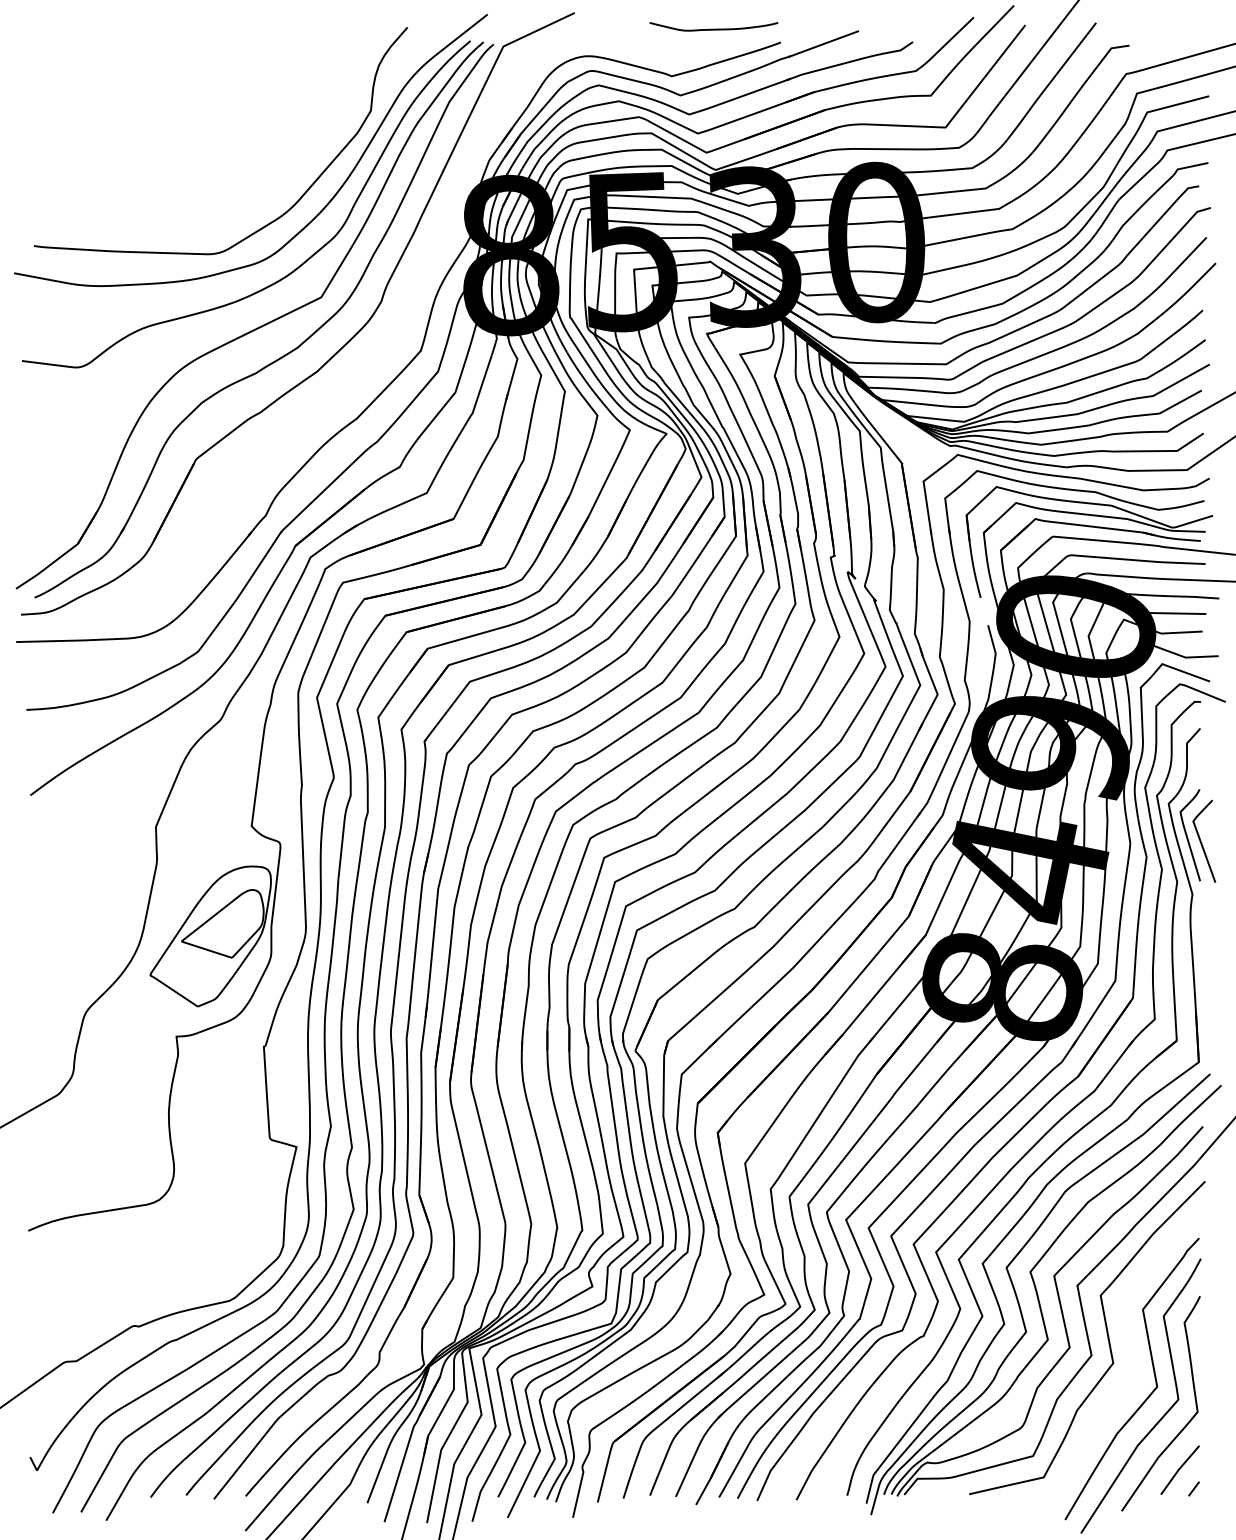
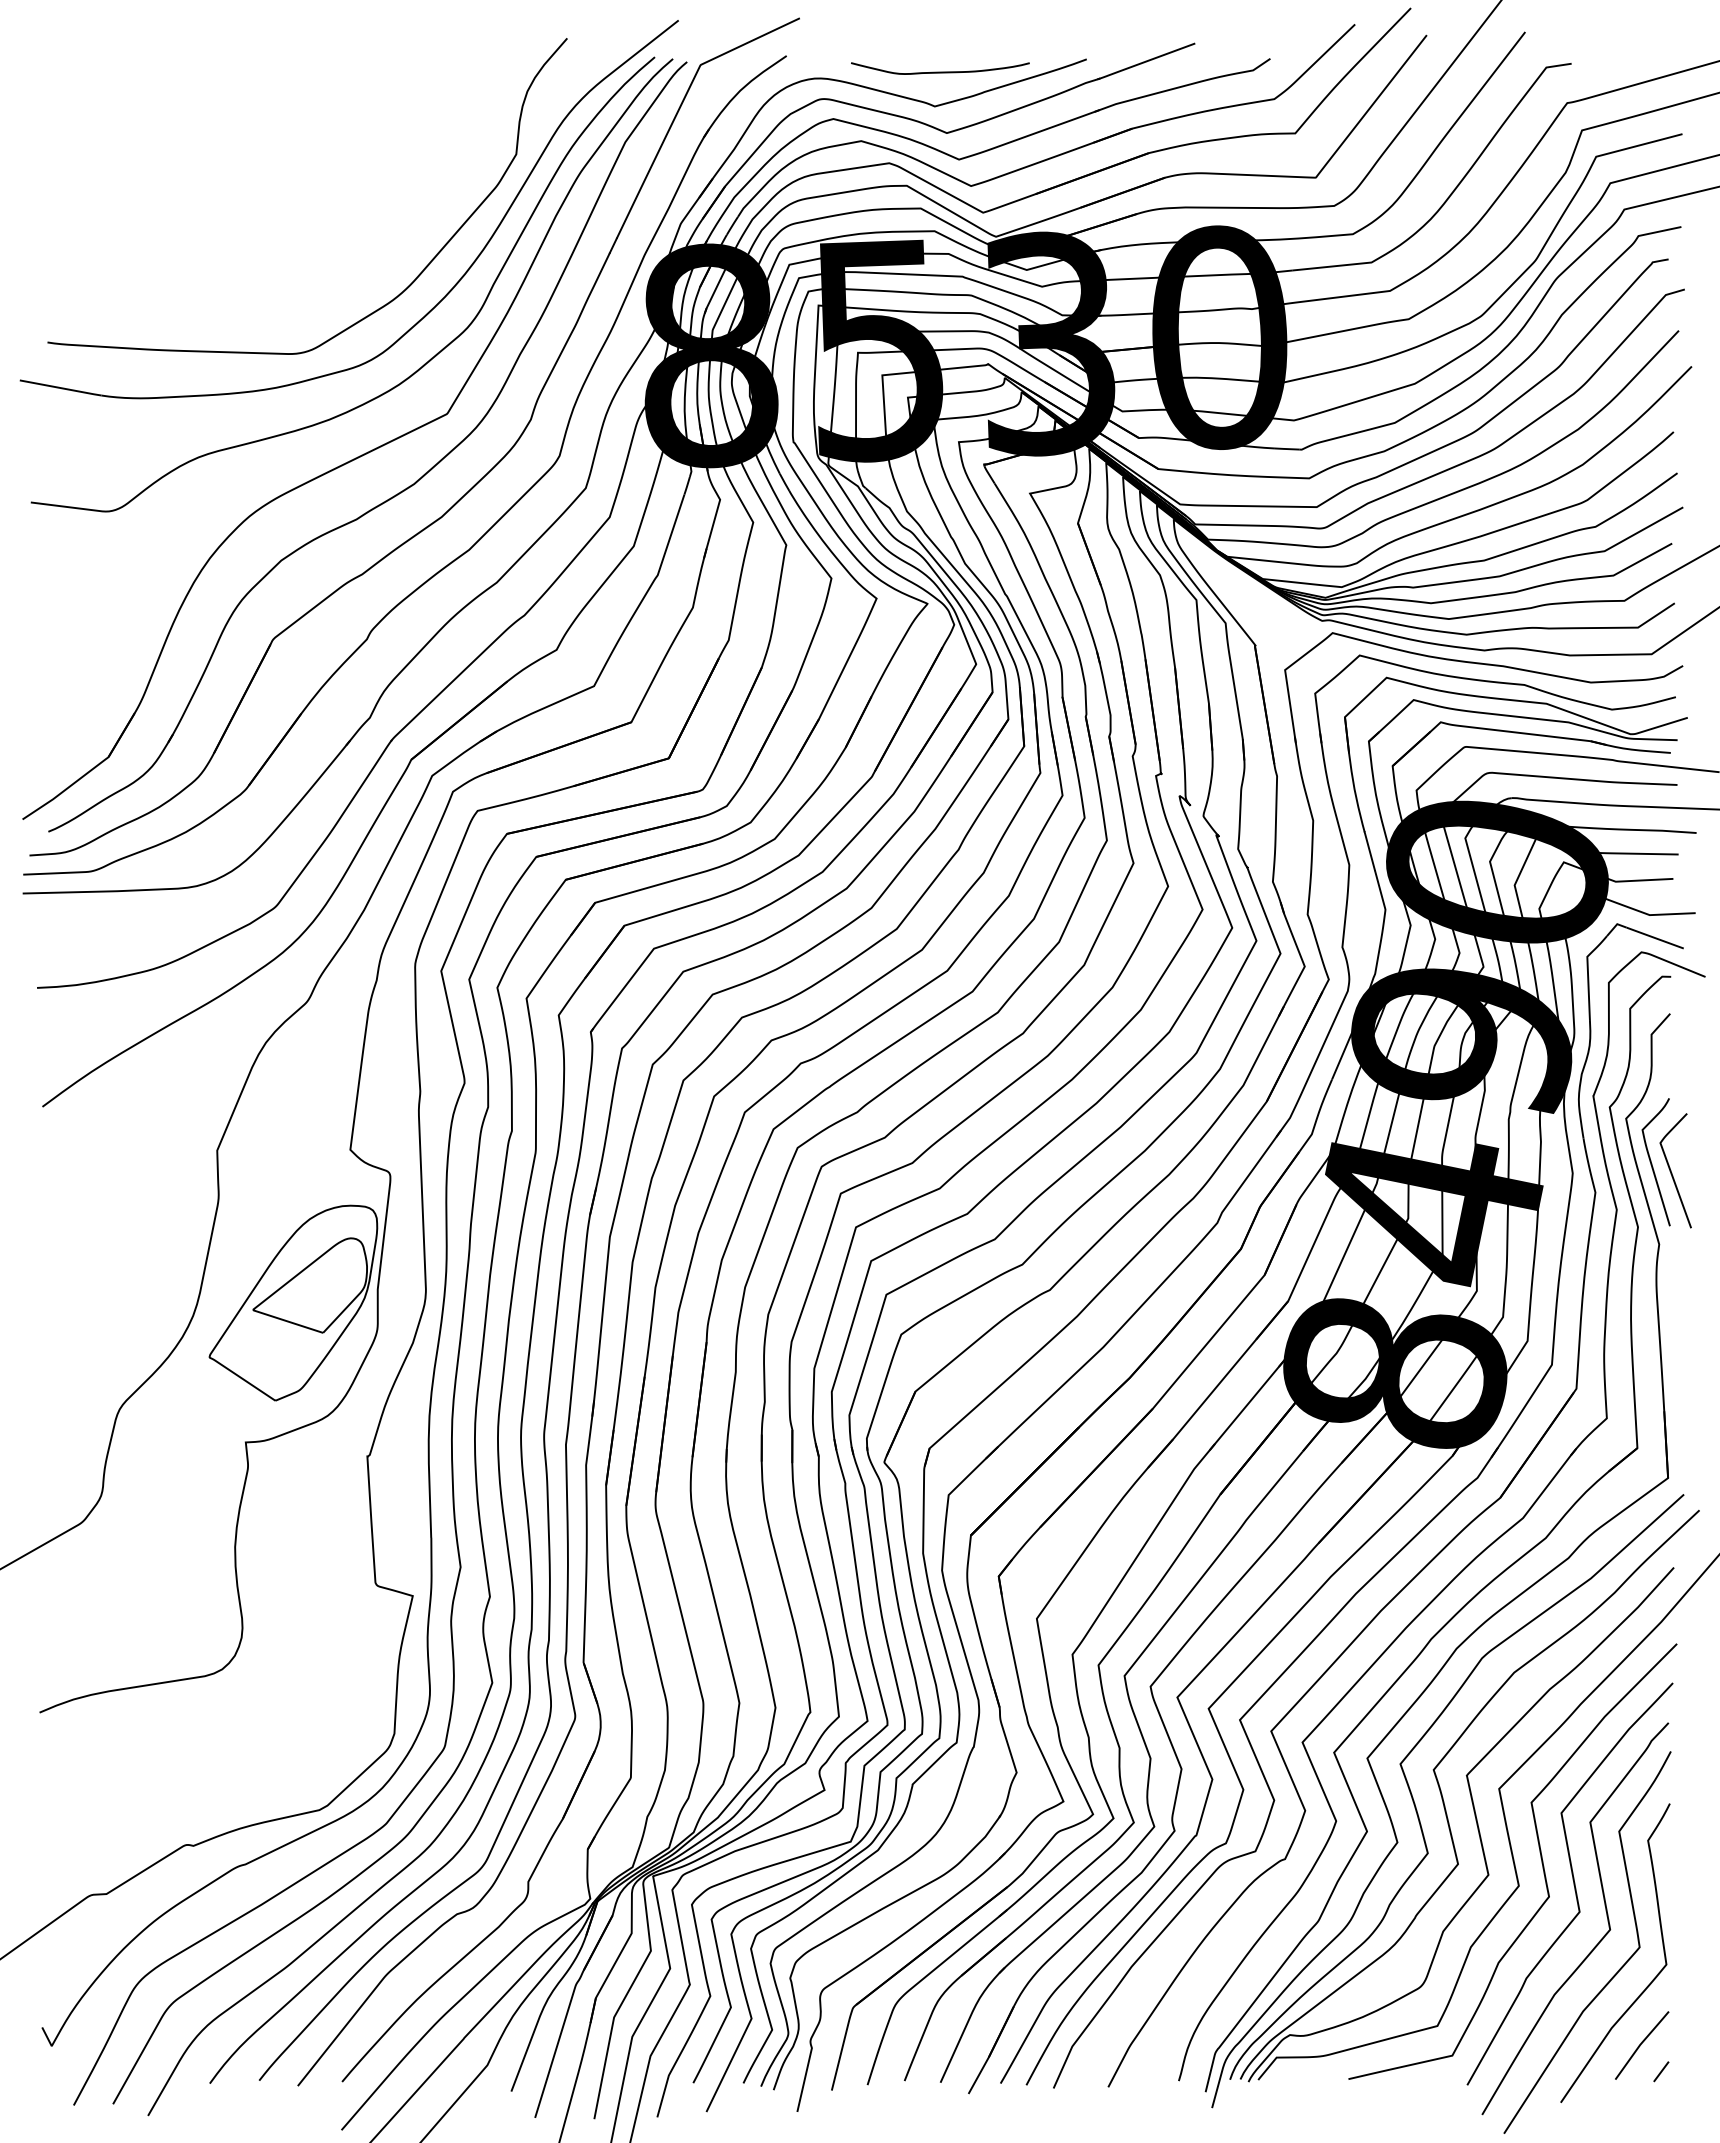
curve: (713, 28) -> (940, 71), moved
part: (343, 387) -> (478, 539), added
line: (984, 611) -> (1369, 851), added
curve: (1130, 1353) -> (1573, 1883), added

